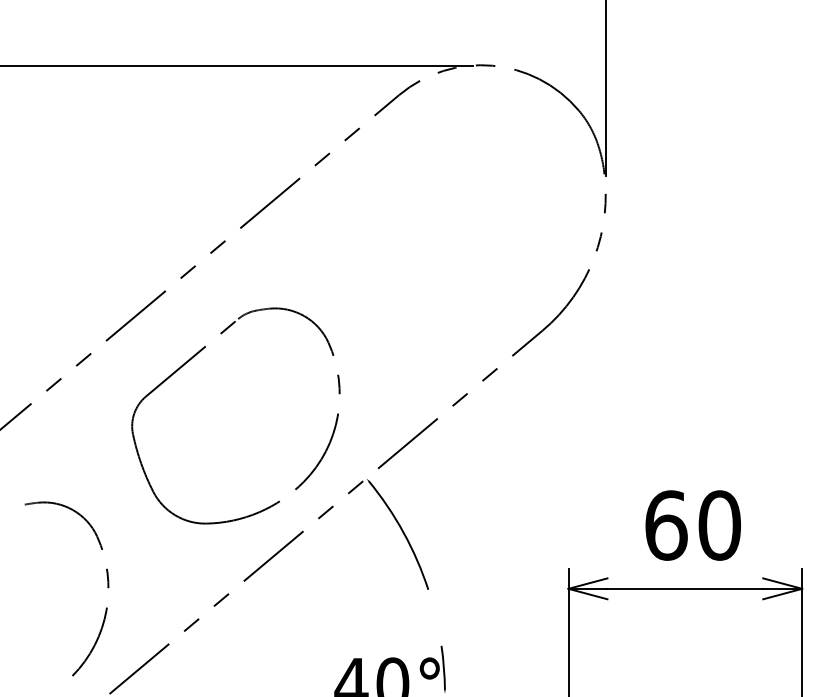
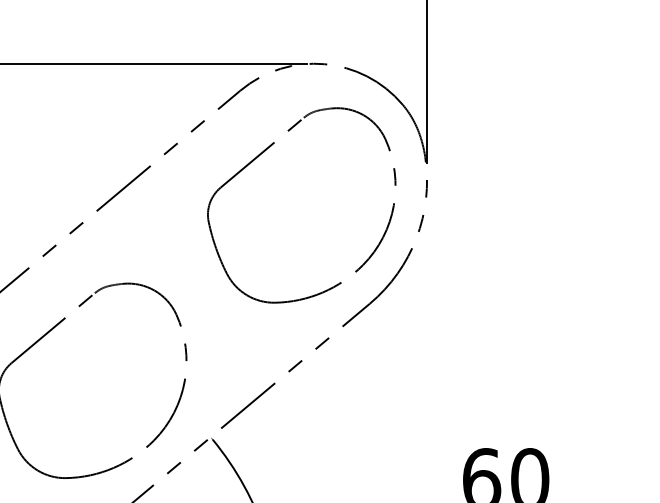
part: (418, 169) -> (257, 158), added

